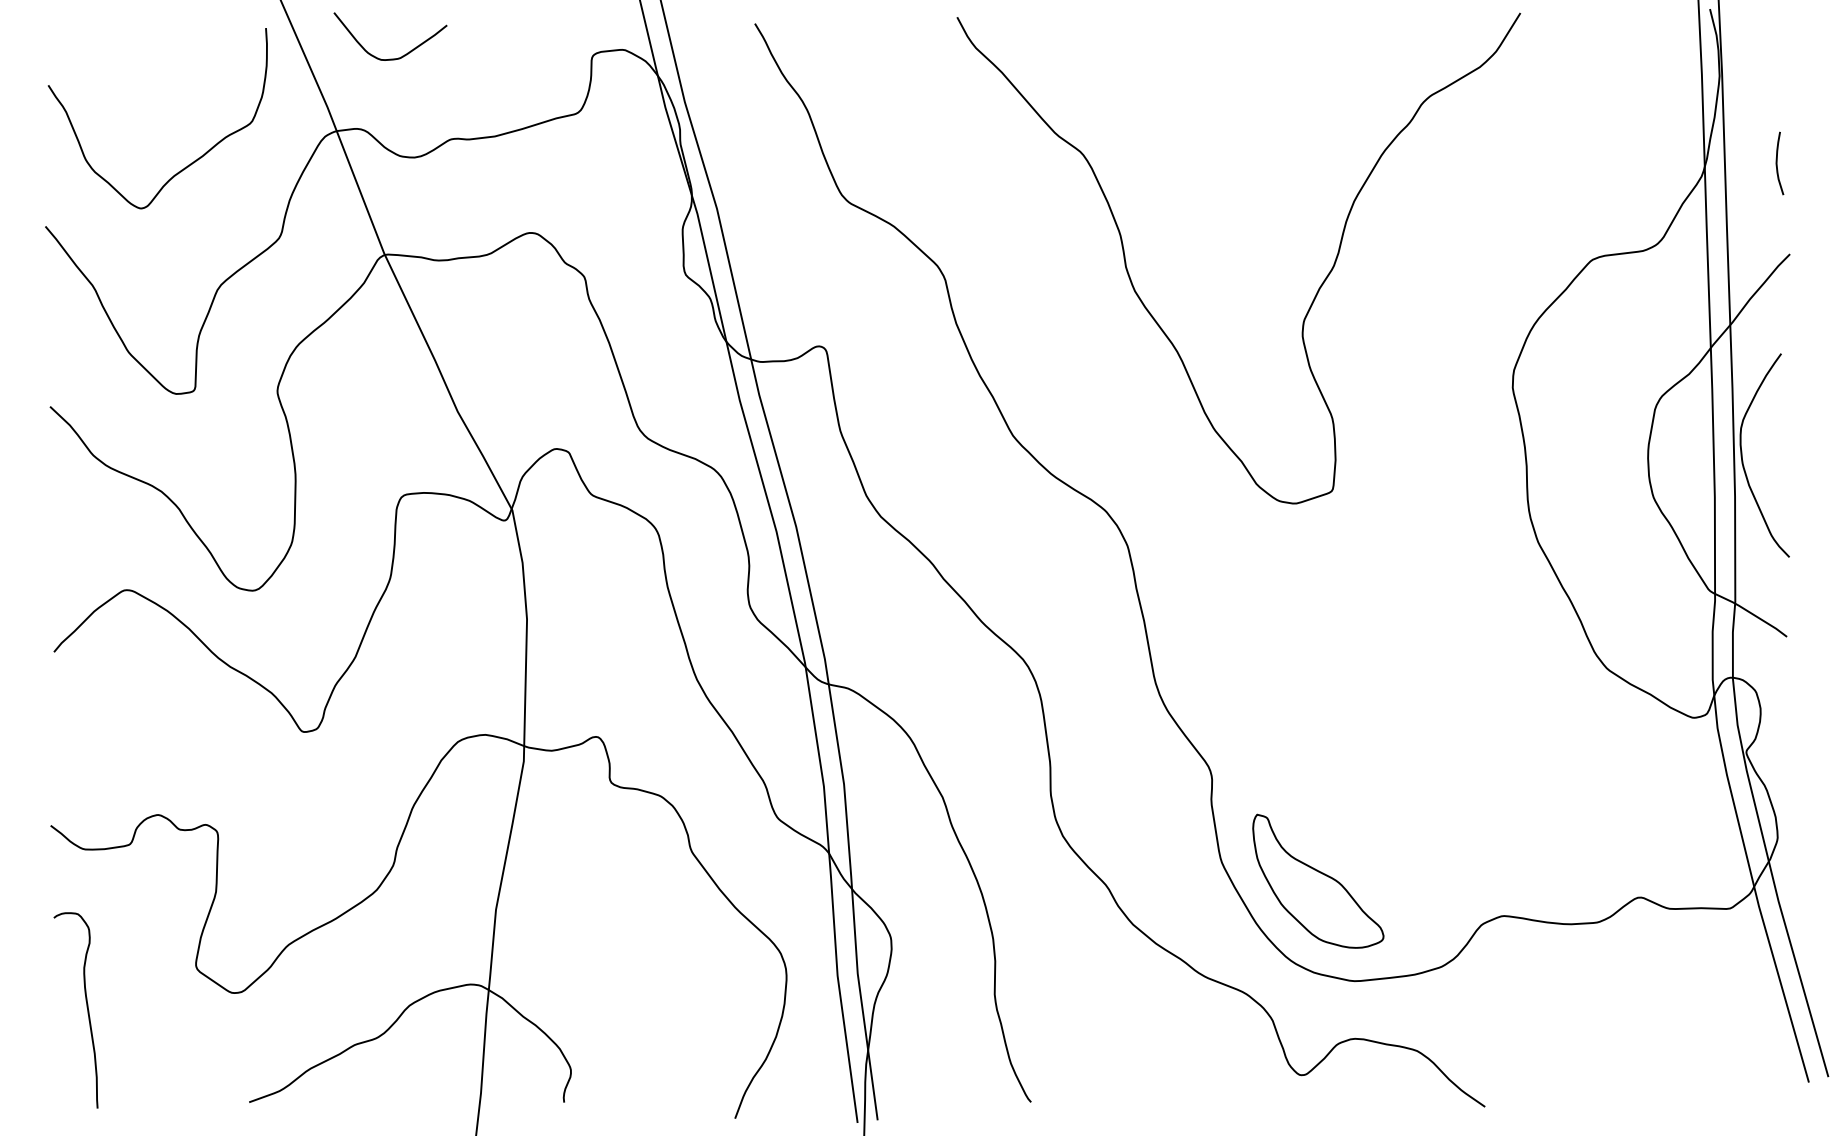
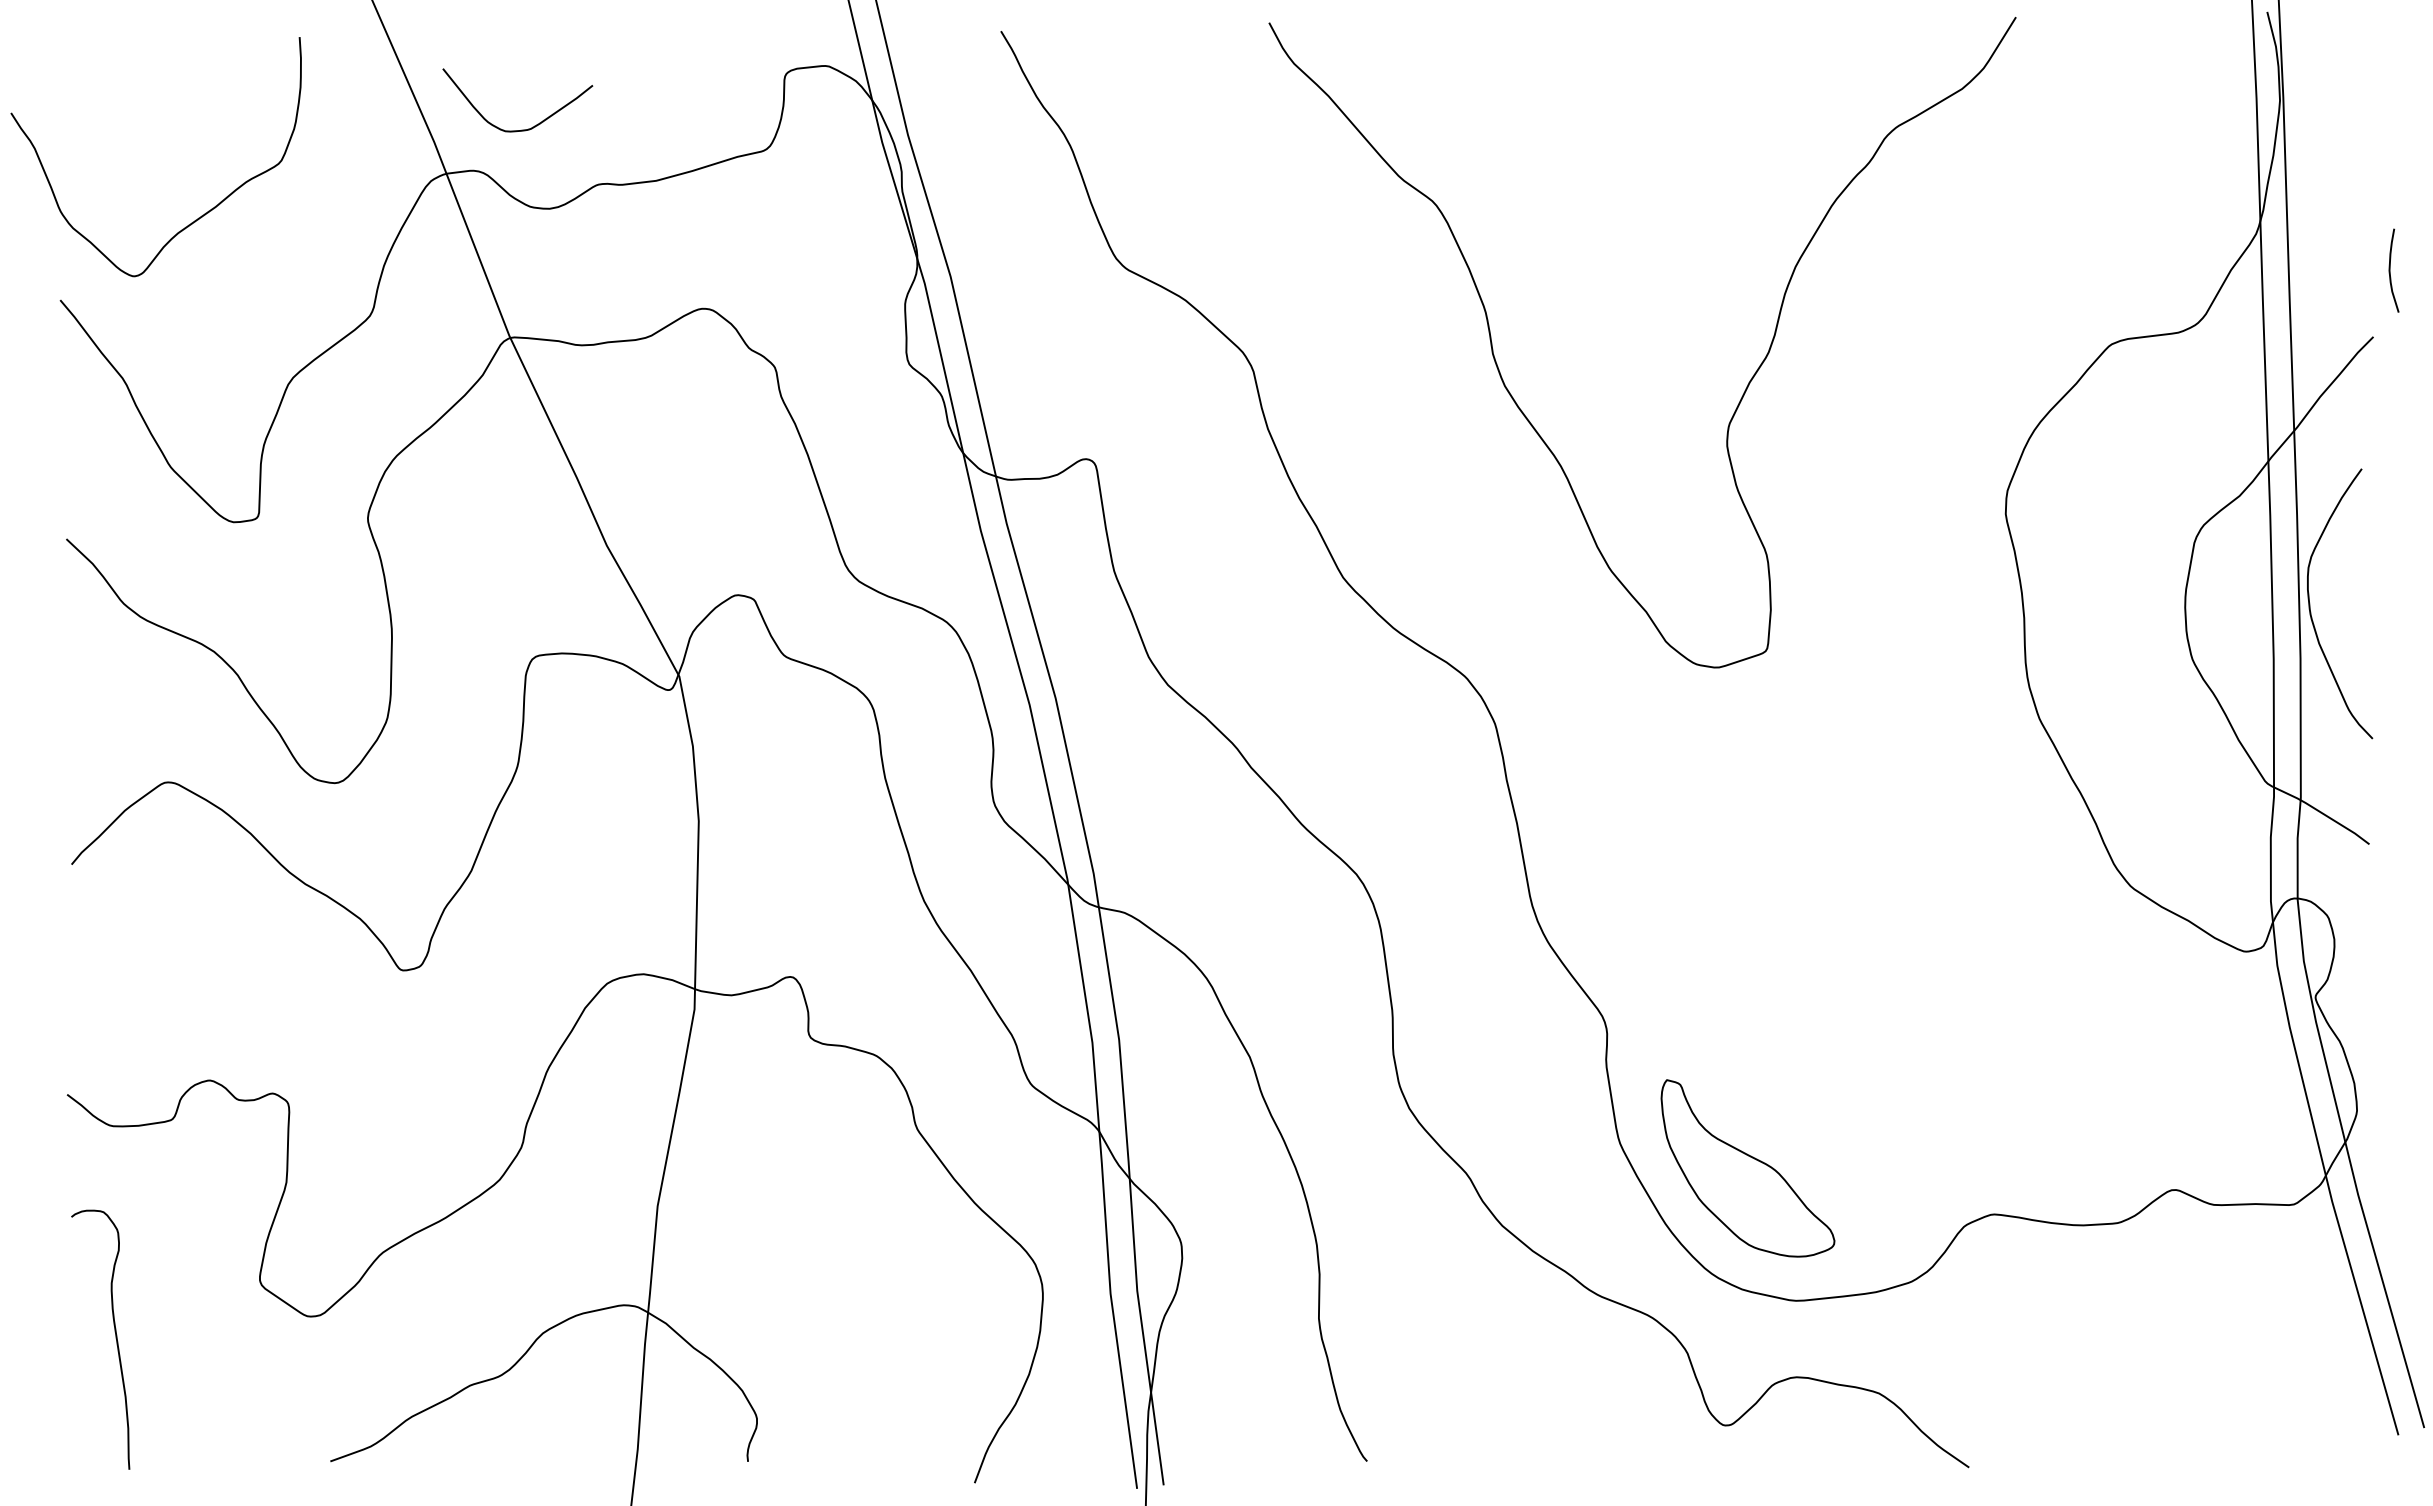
curve: (393, 58) -> (521, 129), moved
curve: (1777, 163) -> (2390, 270), moved
curve: (187, 165) -> (195, 219), moved

